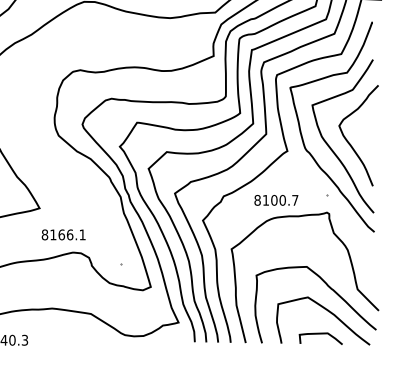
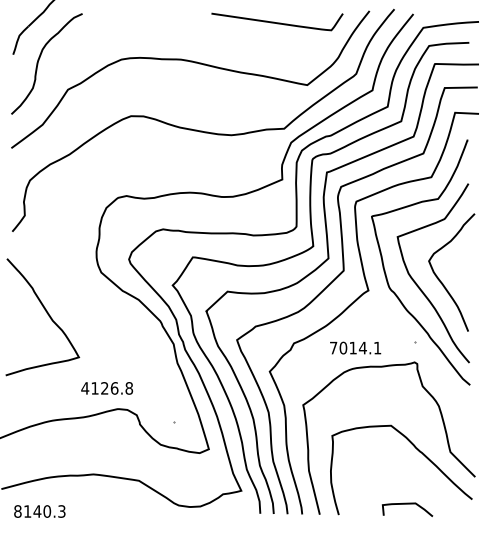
text: (276, 199) -> (355, 347), 8100.7 -> 7014.1
text: (64, 234) -> (107, 388), 8166.1 -> 4126.8
curve: (329, 312) -> (417, 479), removed

